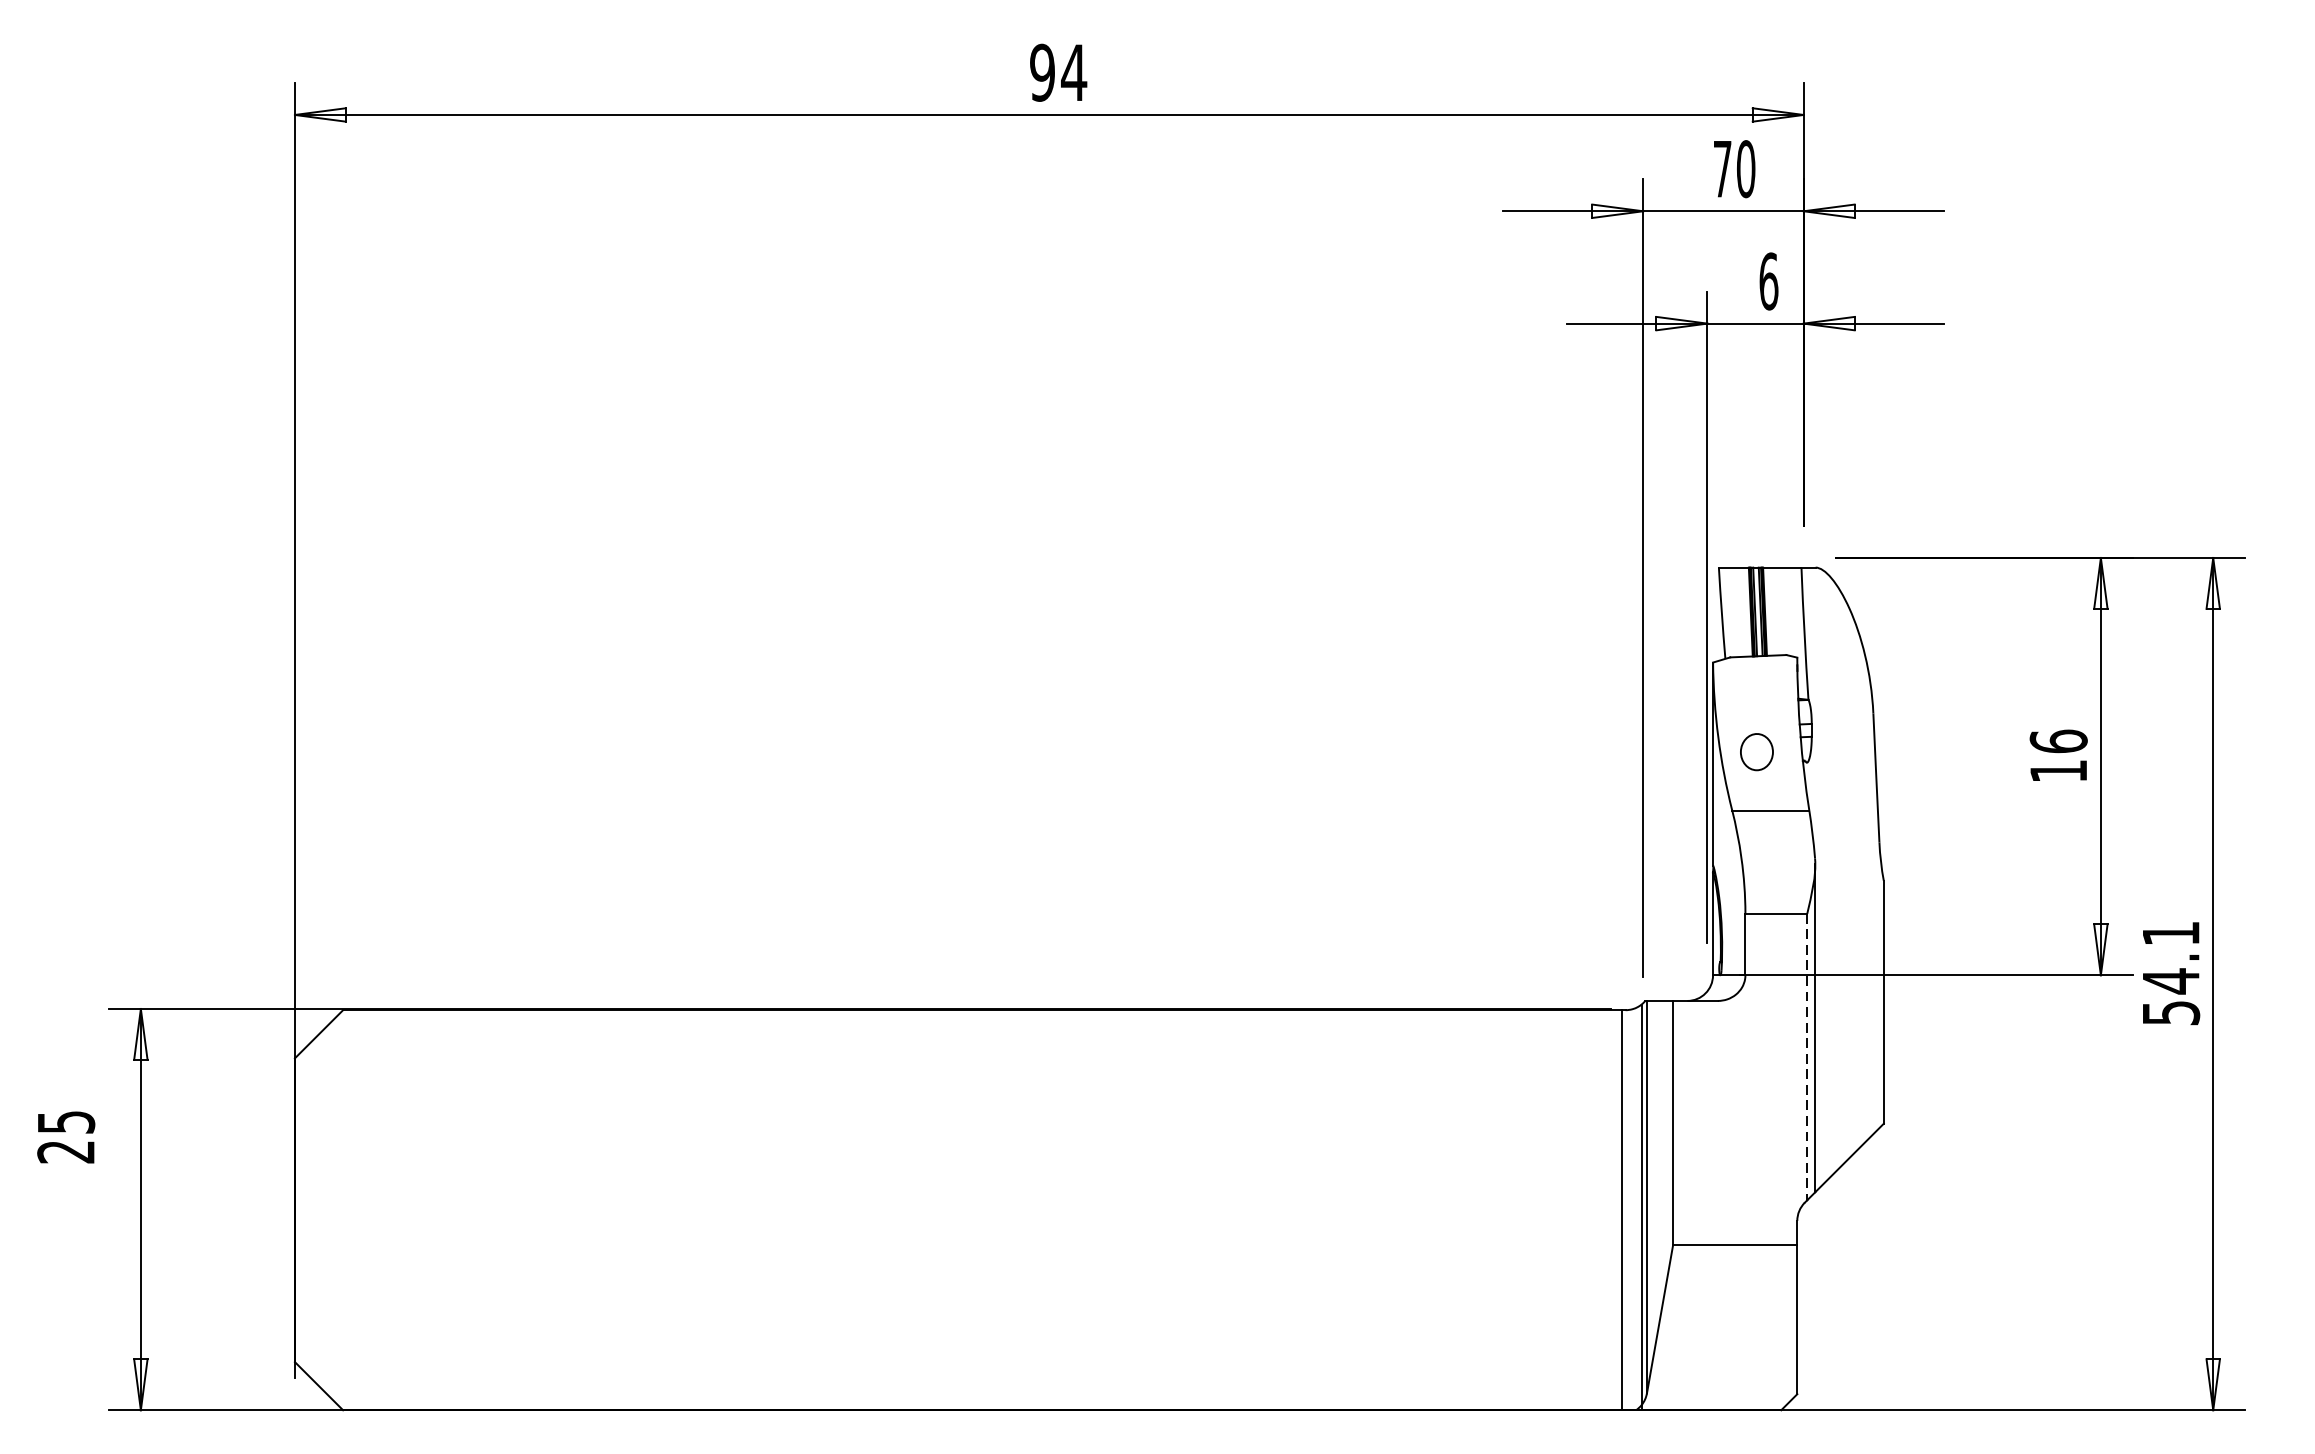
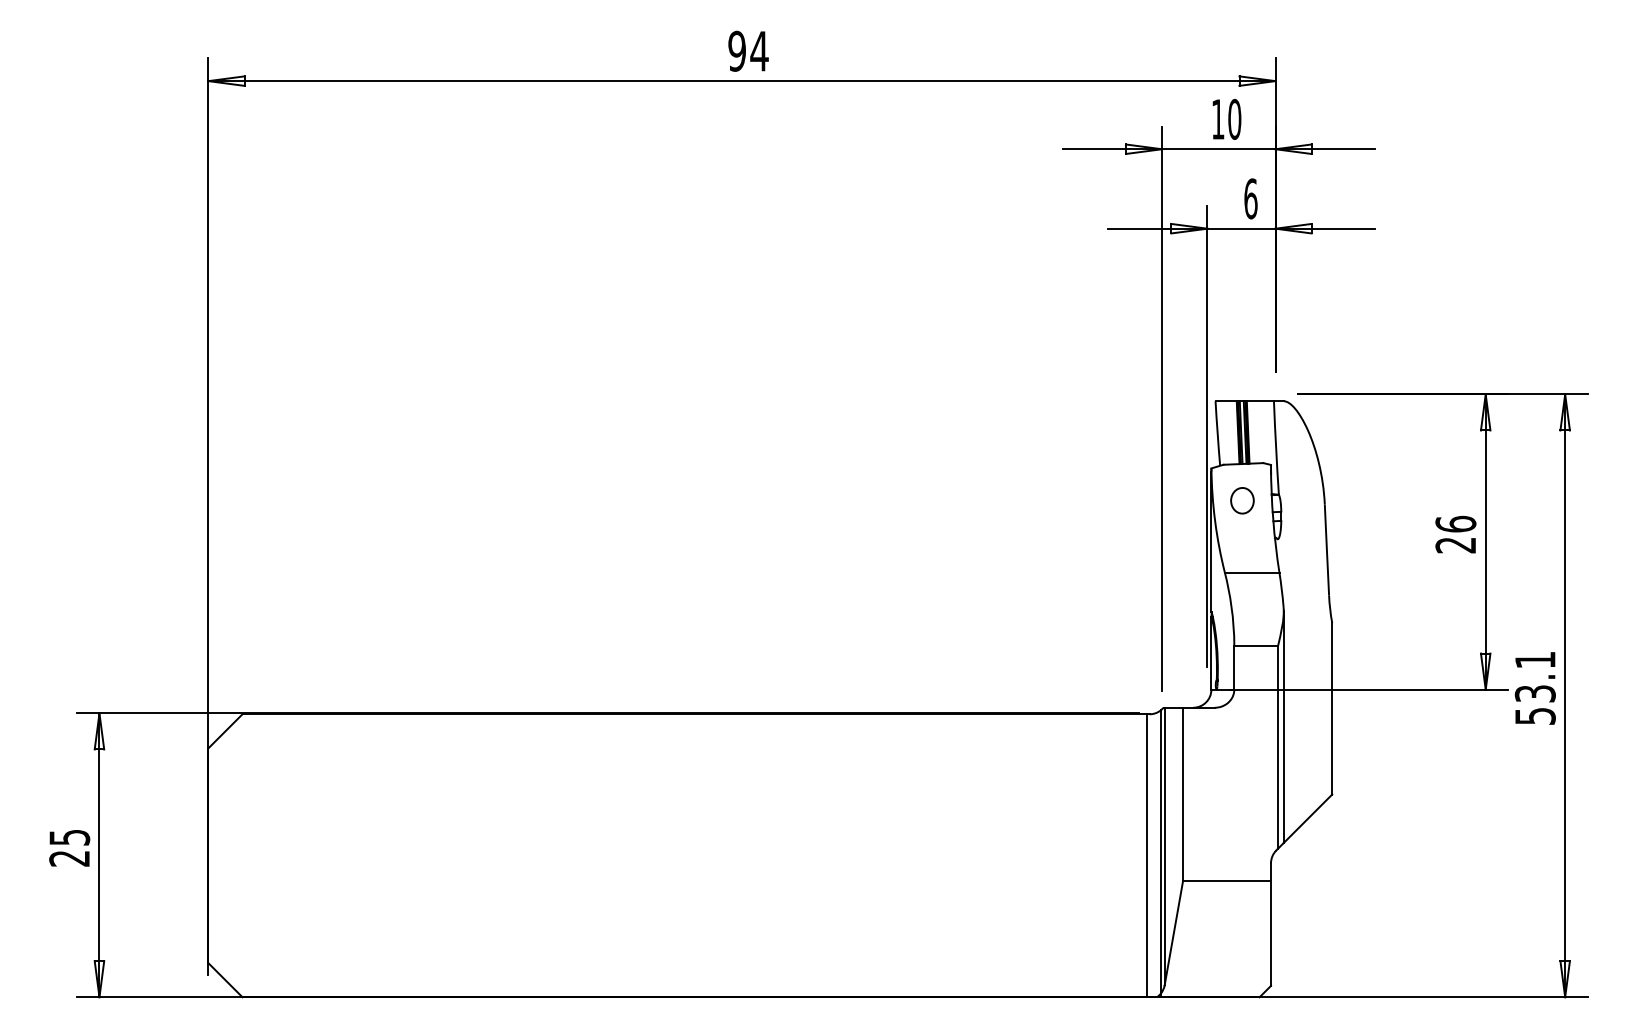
text: (1723, 169) -> (1218, 119), 70 -> 10
part: (1756, 751) -> (1242, 500), moved
text: (2058, 771) -> (1455, 545), 16 -> 26
text: (2169, 980) -> (1534, 693), 54.1 -> 53.1
line: (1807, 1057) -> (1278, 747), dashed -> solid
text: (65, 1137) -> (69, 848), moved

